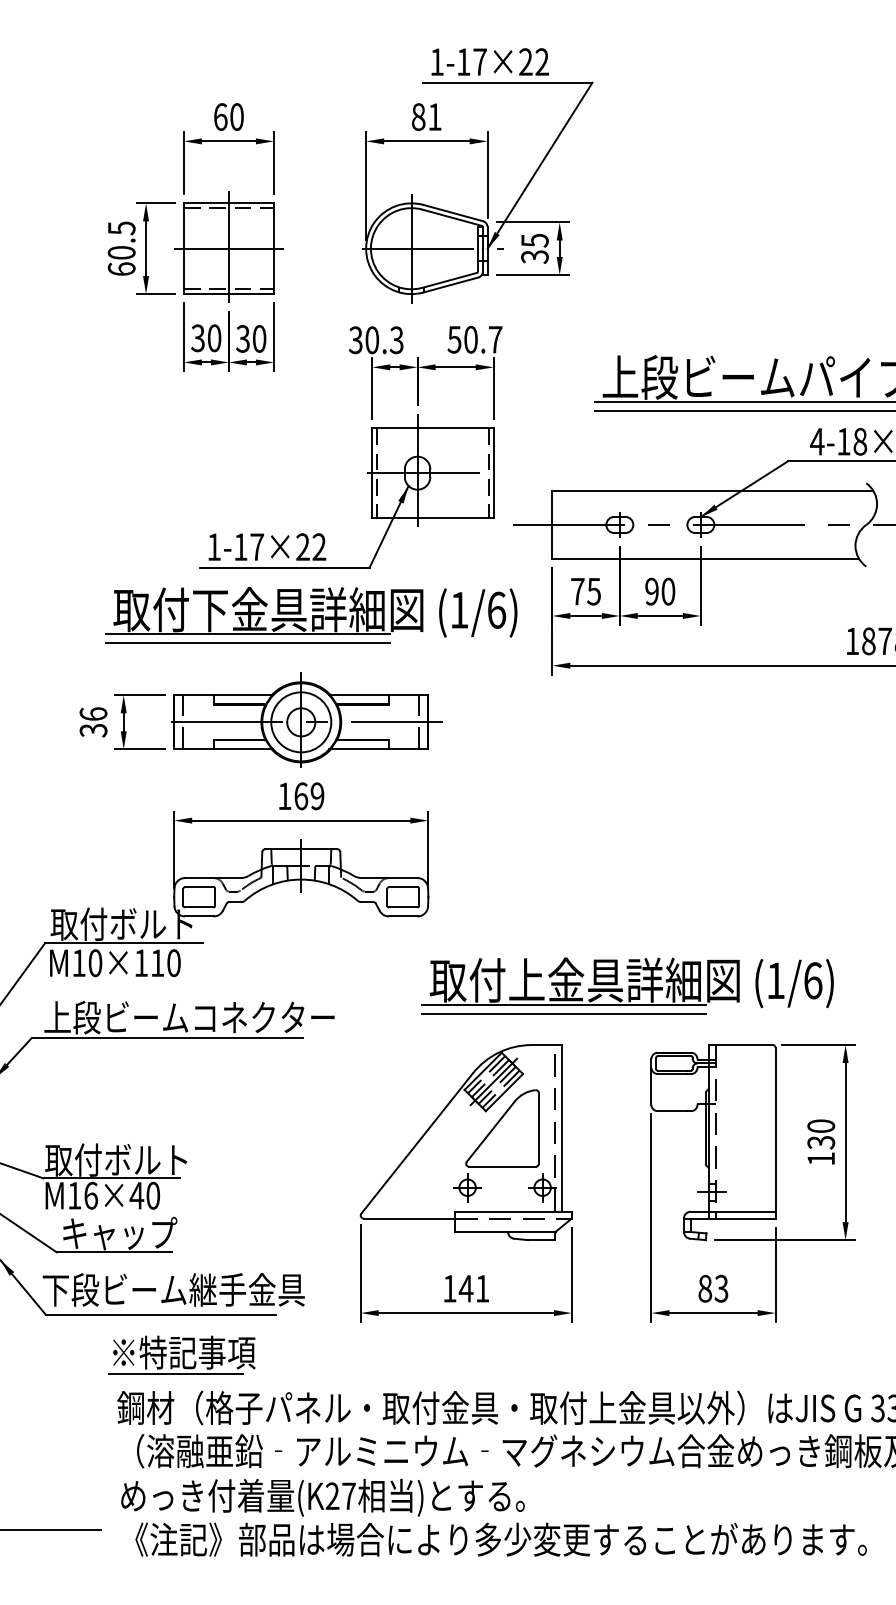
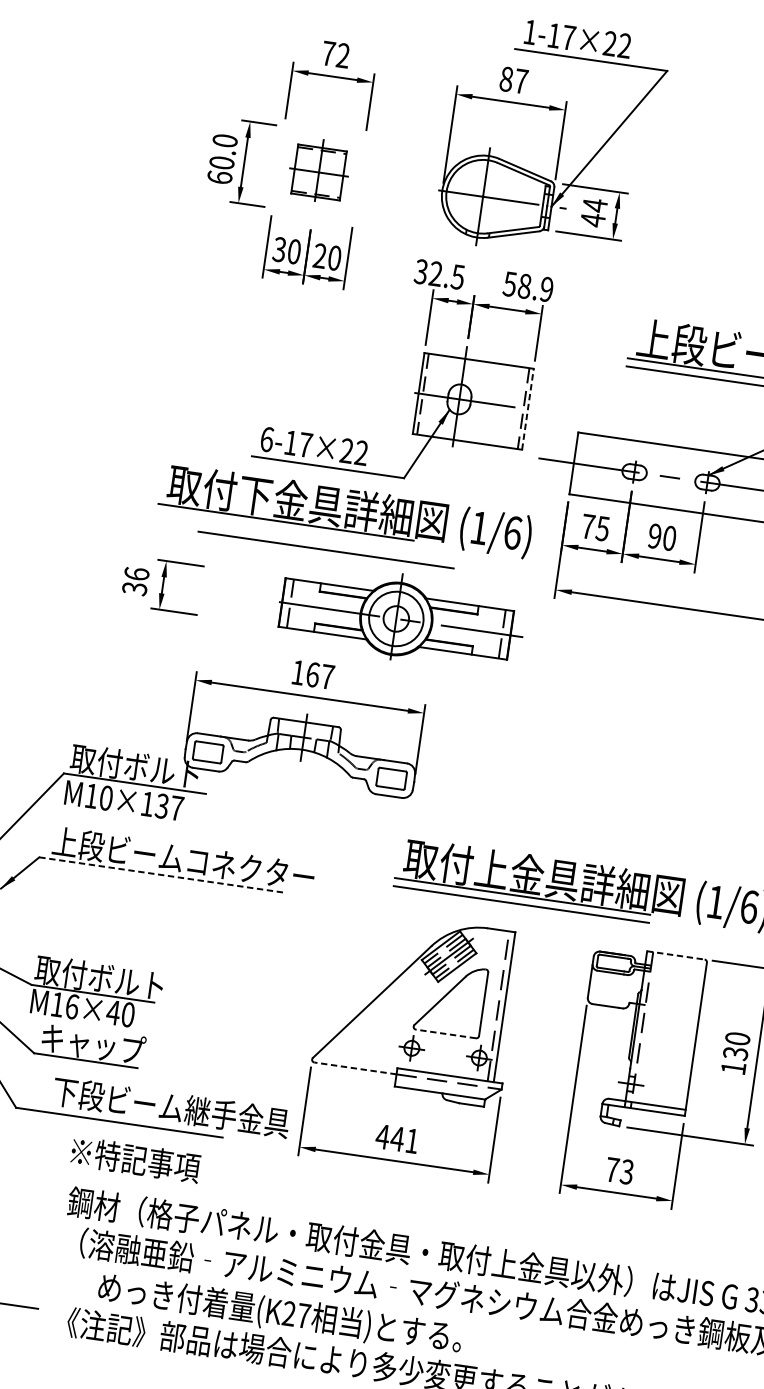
text: (228, 116) -> (335, 54), 60 -> 72
text: (434, 116) -> (520, 80), 81 -> 87
text: (121, 228) -> (224, 141), 60.5 -> 60.0
part: (228, 246) -> (318, 171), size x0.6
text: (534, 248) -> (593, 212), 35 -> 44
text: (242, 338) -> (319, 255), 30 -> 20
text: (483, 339) -> (536, 287), 50.7 -> 58.9
text: (384, 340) -> (446, 275), 30.3 -> 32.5
line: (493, 472) -> (527, 408), solid -> dashed
text: (214, 547) -> (267, 439), 1-17×22 -> 6-17×22
line: (247, 642) -> (325, 549), moved
part: (306, 719) -> (401, 617), moved
text: (317, 796) -> (327, 677), 169 -> 167
text: (165, 963) -> (169, 807), M10×110 -> M10×137
line: (167, 1038) -> (161, 875), solid -> dashed
line: (740, 1045) -> (675, 955), solid -> dashed
line: (502, 1166) -> (445, 1033), solid -> dashed
line: (409, 1218) -> (355, 1068), solid -> dashed
text: (449, 1288) -> (382, 1136), 141 -> 441
text: (705, 1288) -> (612, 1169), 83 -> 73
text: (173, 1289) -> (171, 1107), moved
line: (176, 1374) -> (125, 1178), removed
text: (322, 1497) -> (279, 1313), moved

